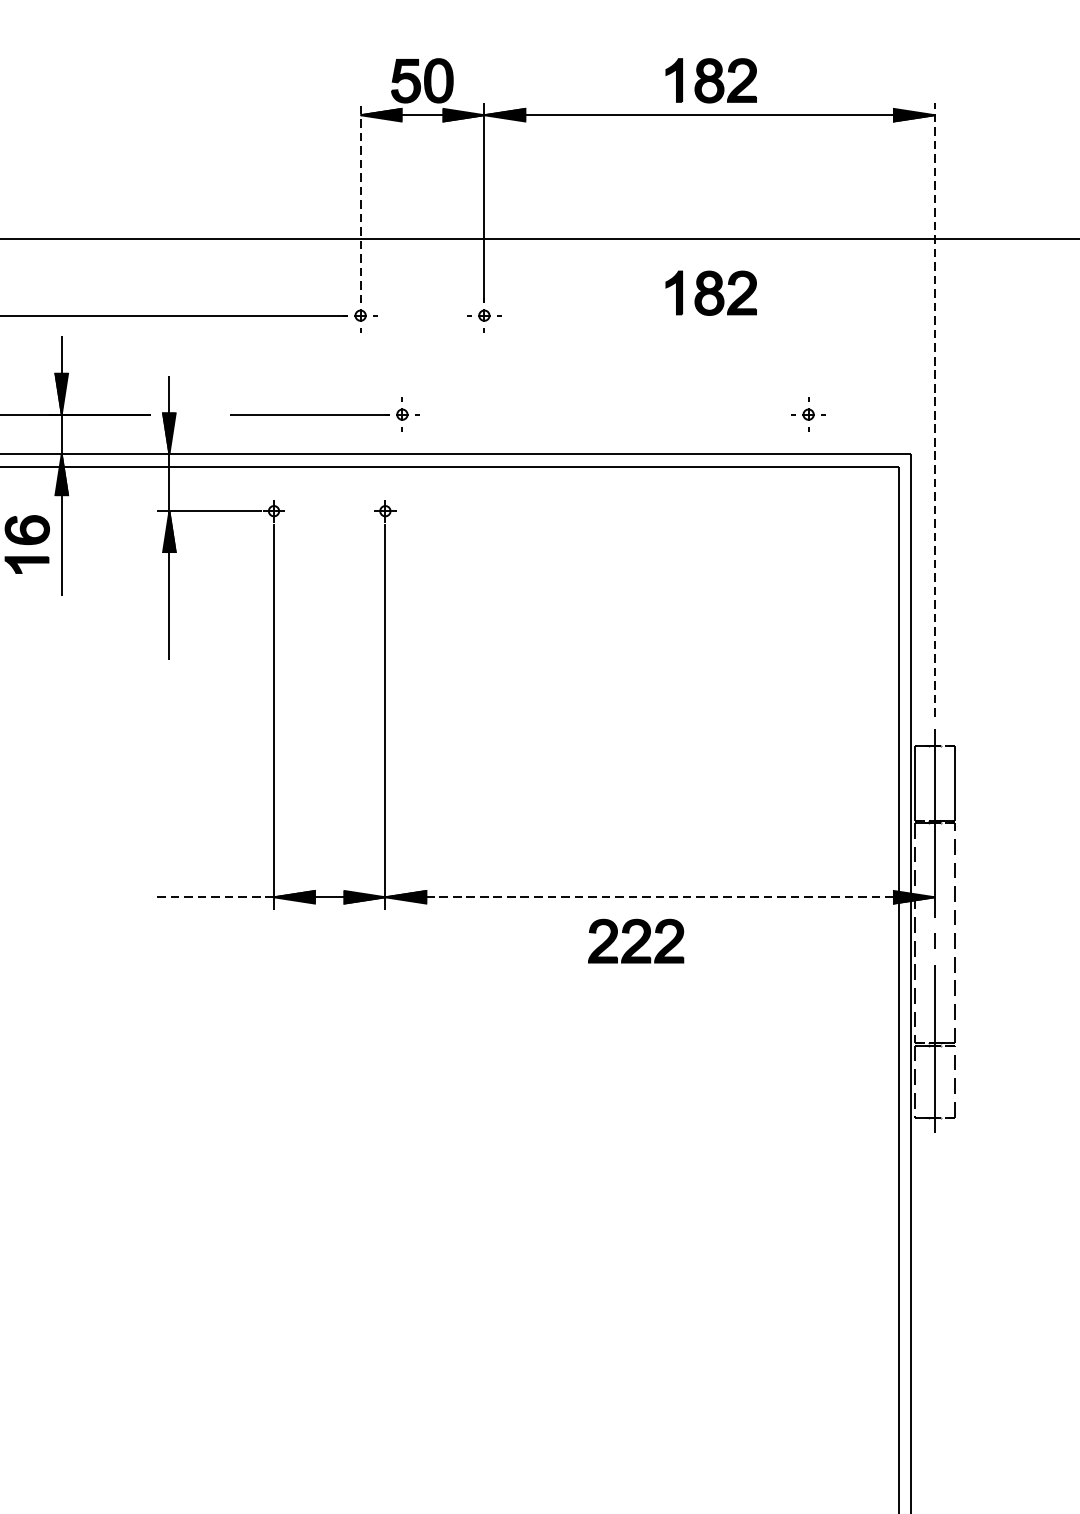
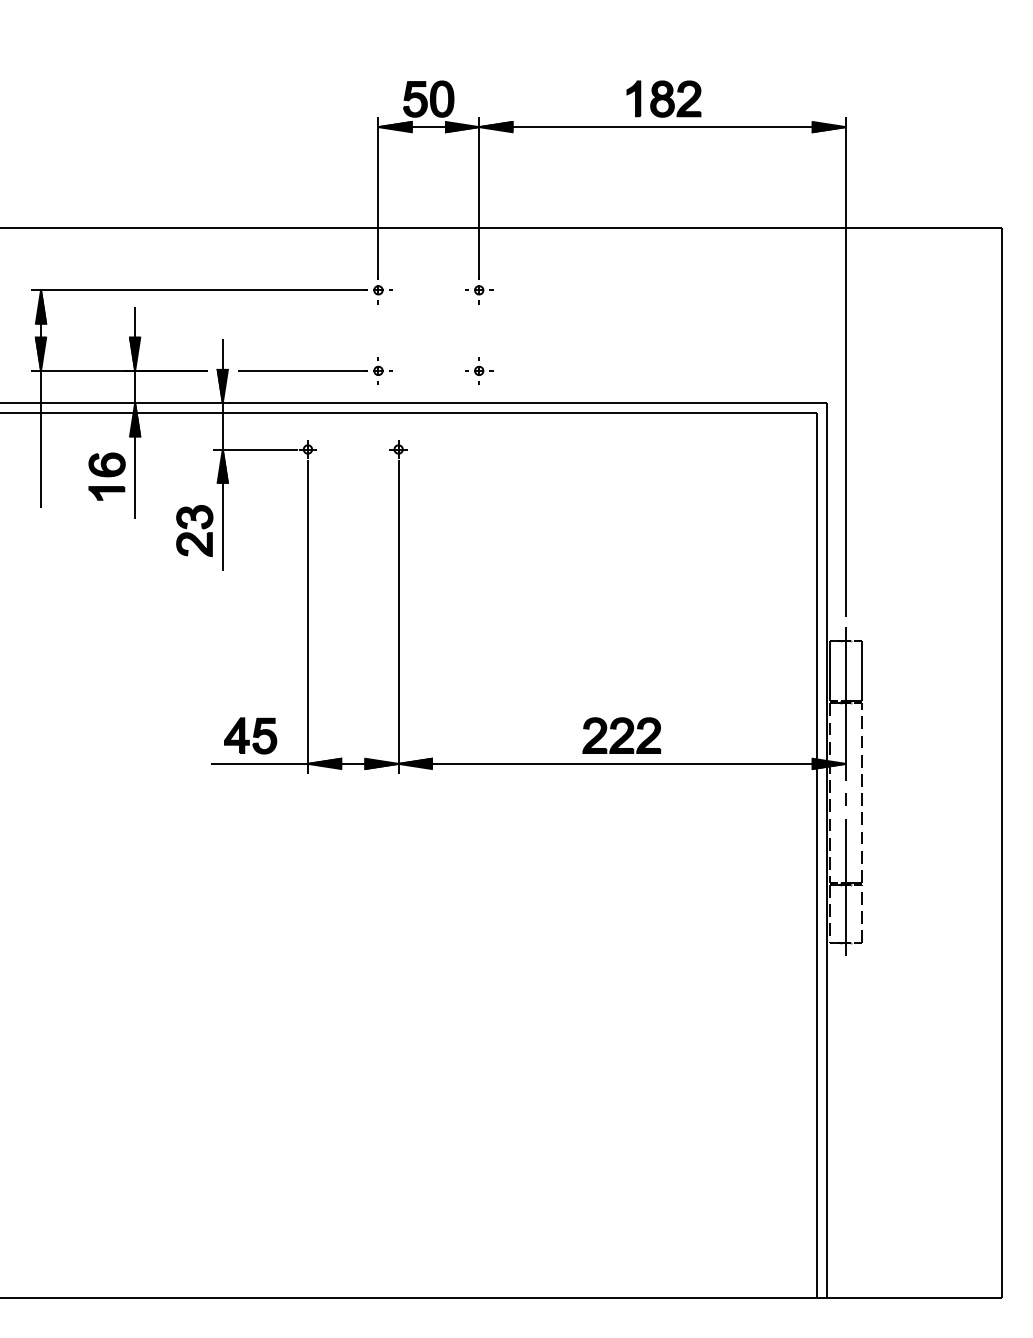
line: (360, 202) -> (378, 198), dashed -> solid
part: (710, 292) -> (663, 271), removed
line: (934, 409) -> (845, 366), dashed -> solid
part: (325, 414) -> (315, 370), moved
part: (808, 414) -> (479, 370), moved
part: (134, 610) -> (194, 530), added
part: (203, 862) -> (250, 735), added
line: (214, 896) -> (259, 763), dashed -> solid
line: (660, 896) -> (622, 763), dashed -> solid
part: (635, 941) -> (621, 735), moved

